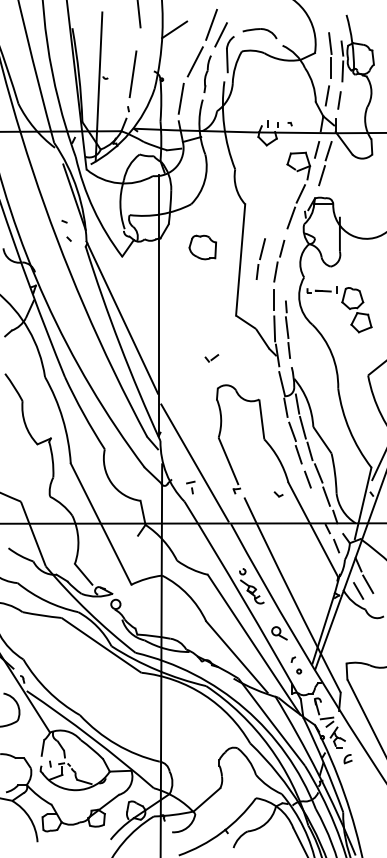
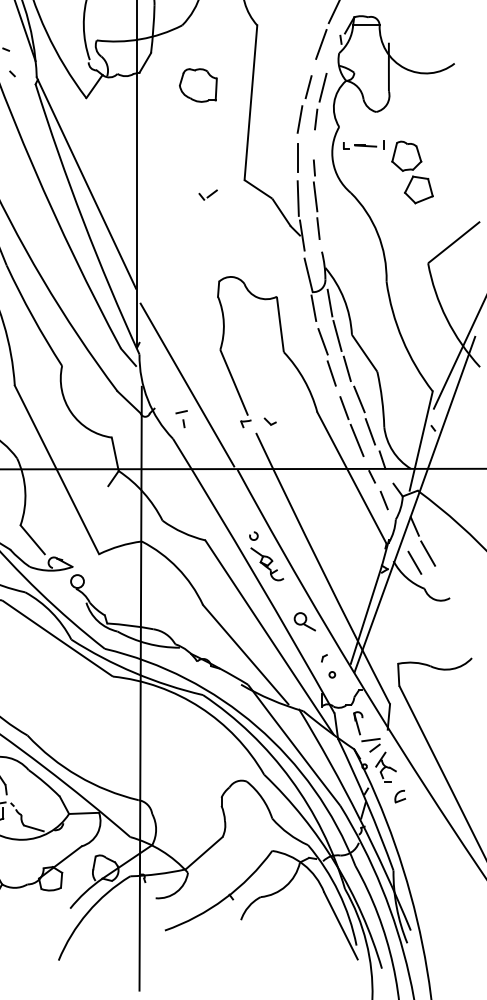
part: (260, 258) -> (320, 100), moved
part: (211, 358) -> (207, 195), moved
part: (278, 494) -> (270, 421), moved
line: (316, 502) -> (356, 439), added

